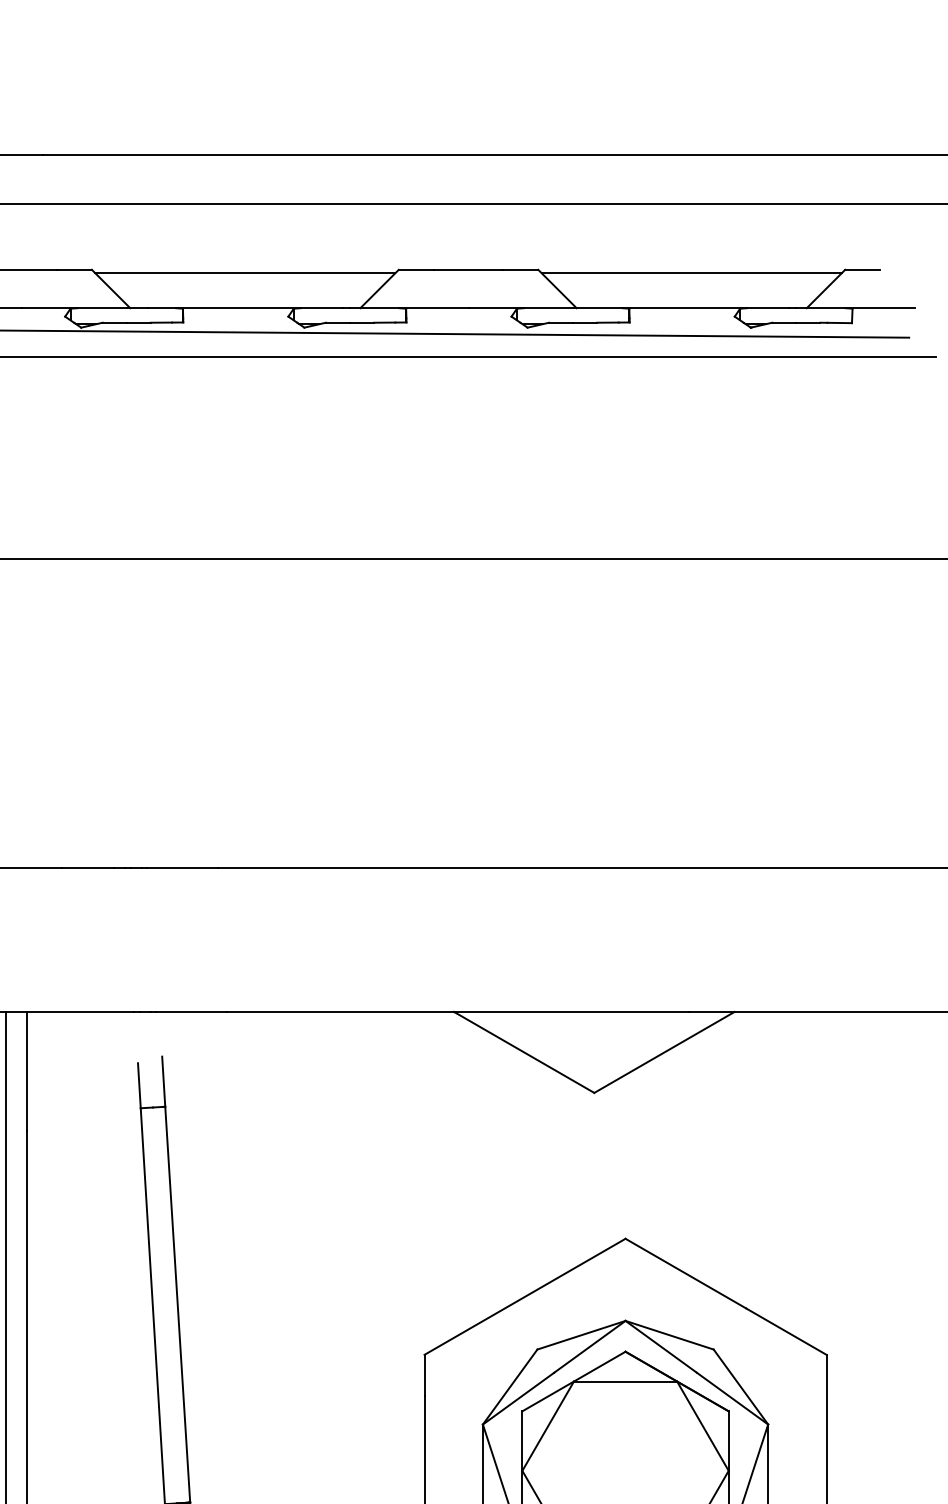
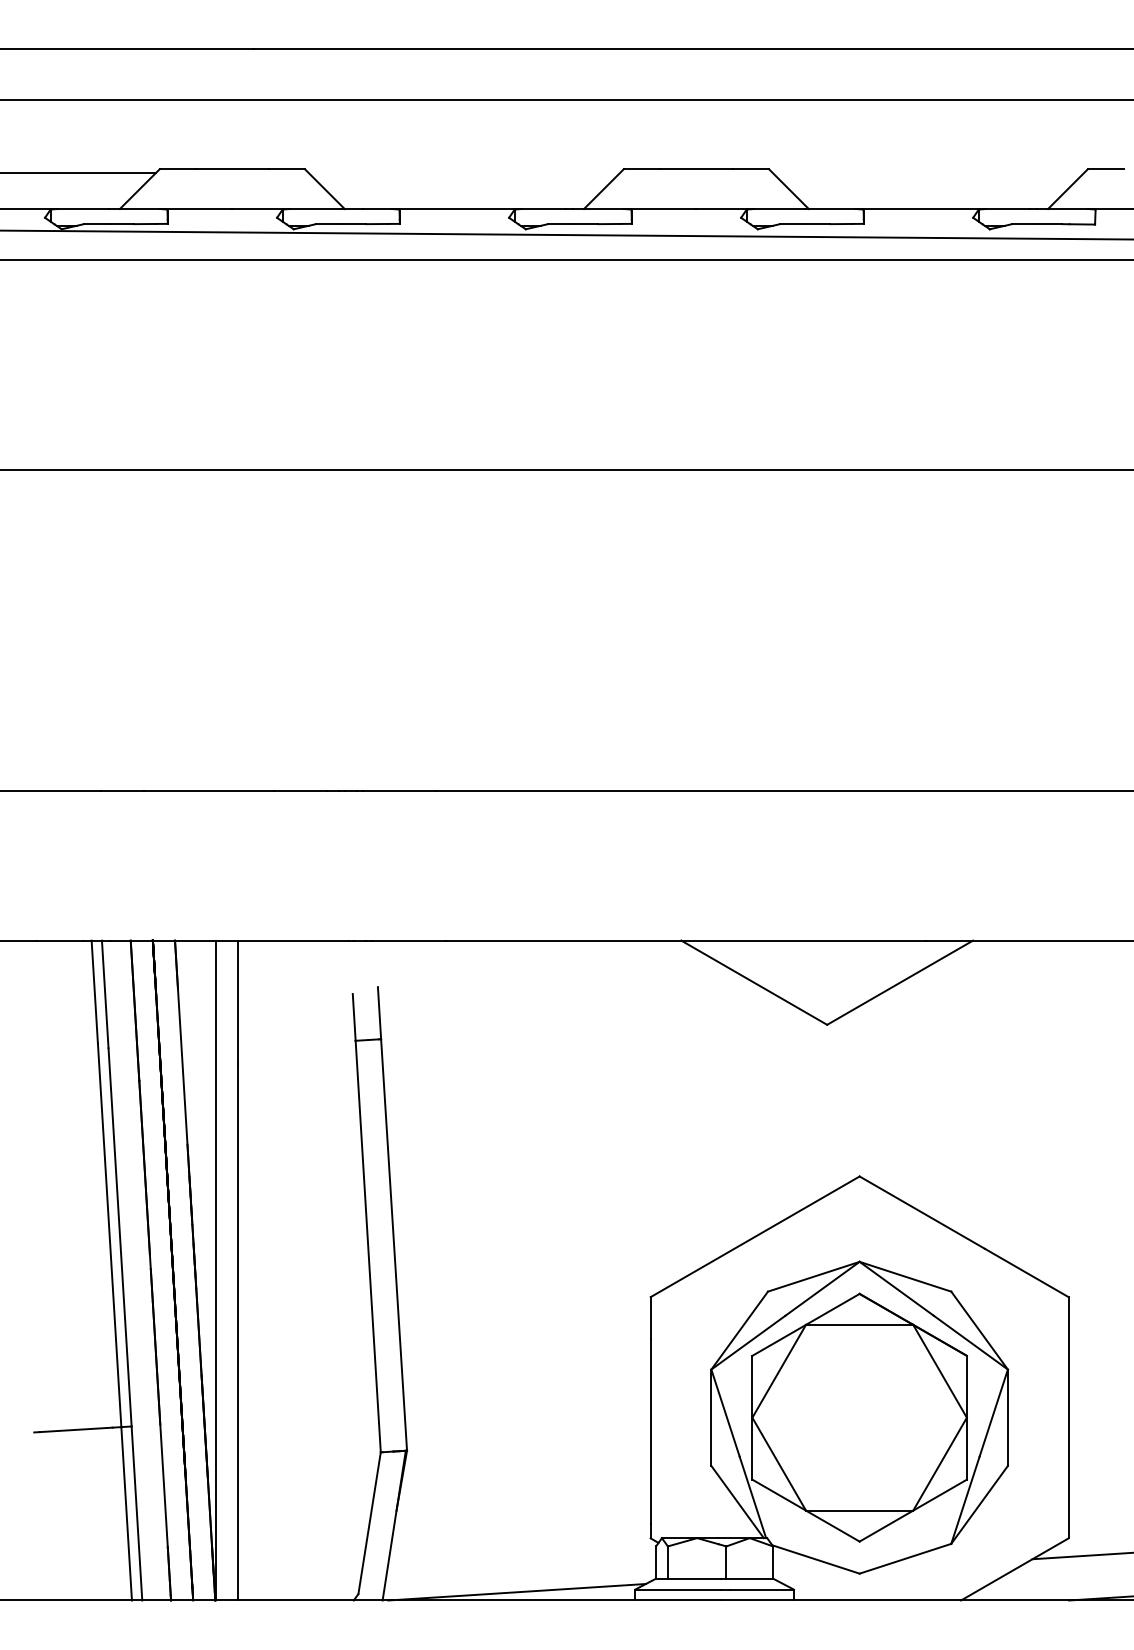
line: (245, 273) -> (464, 172), removed
line: (691, 273) -> (928, 172), removed

